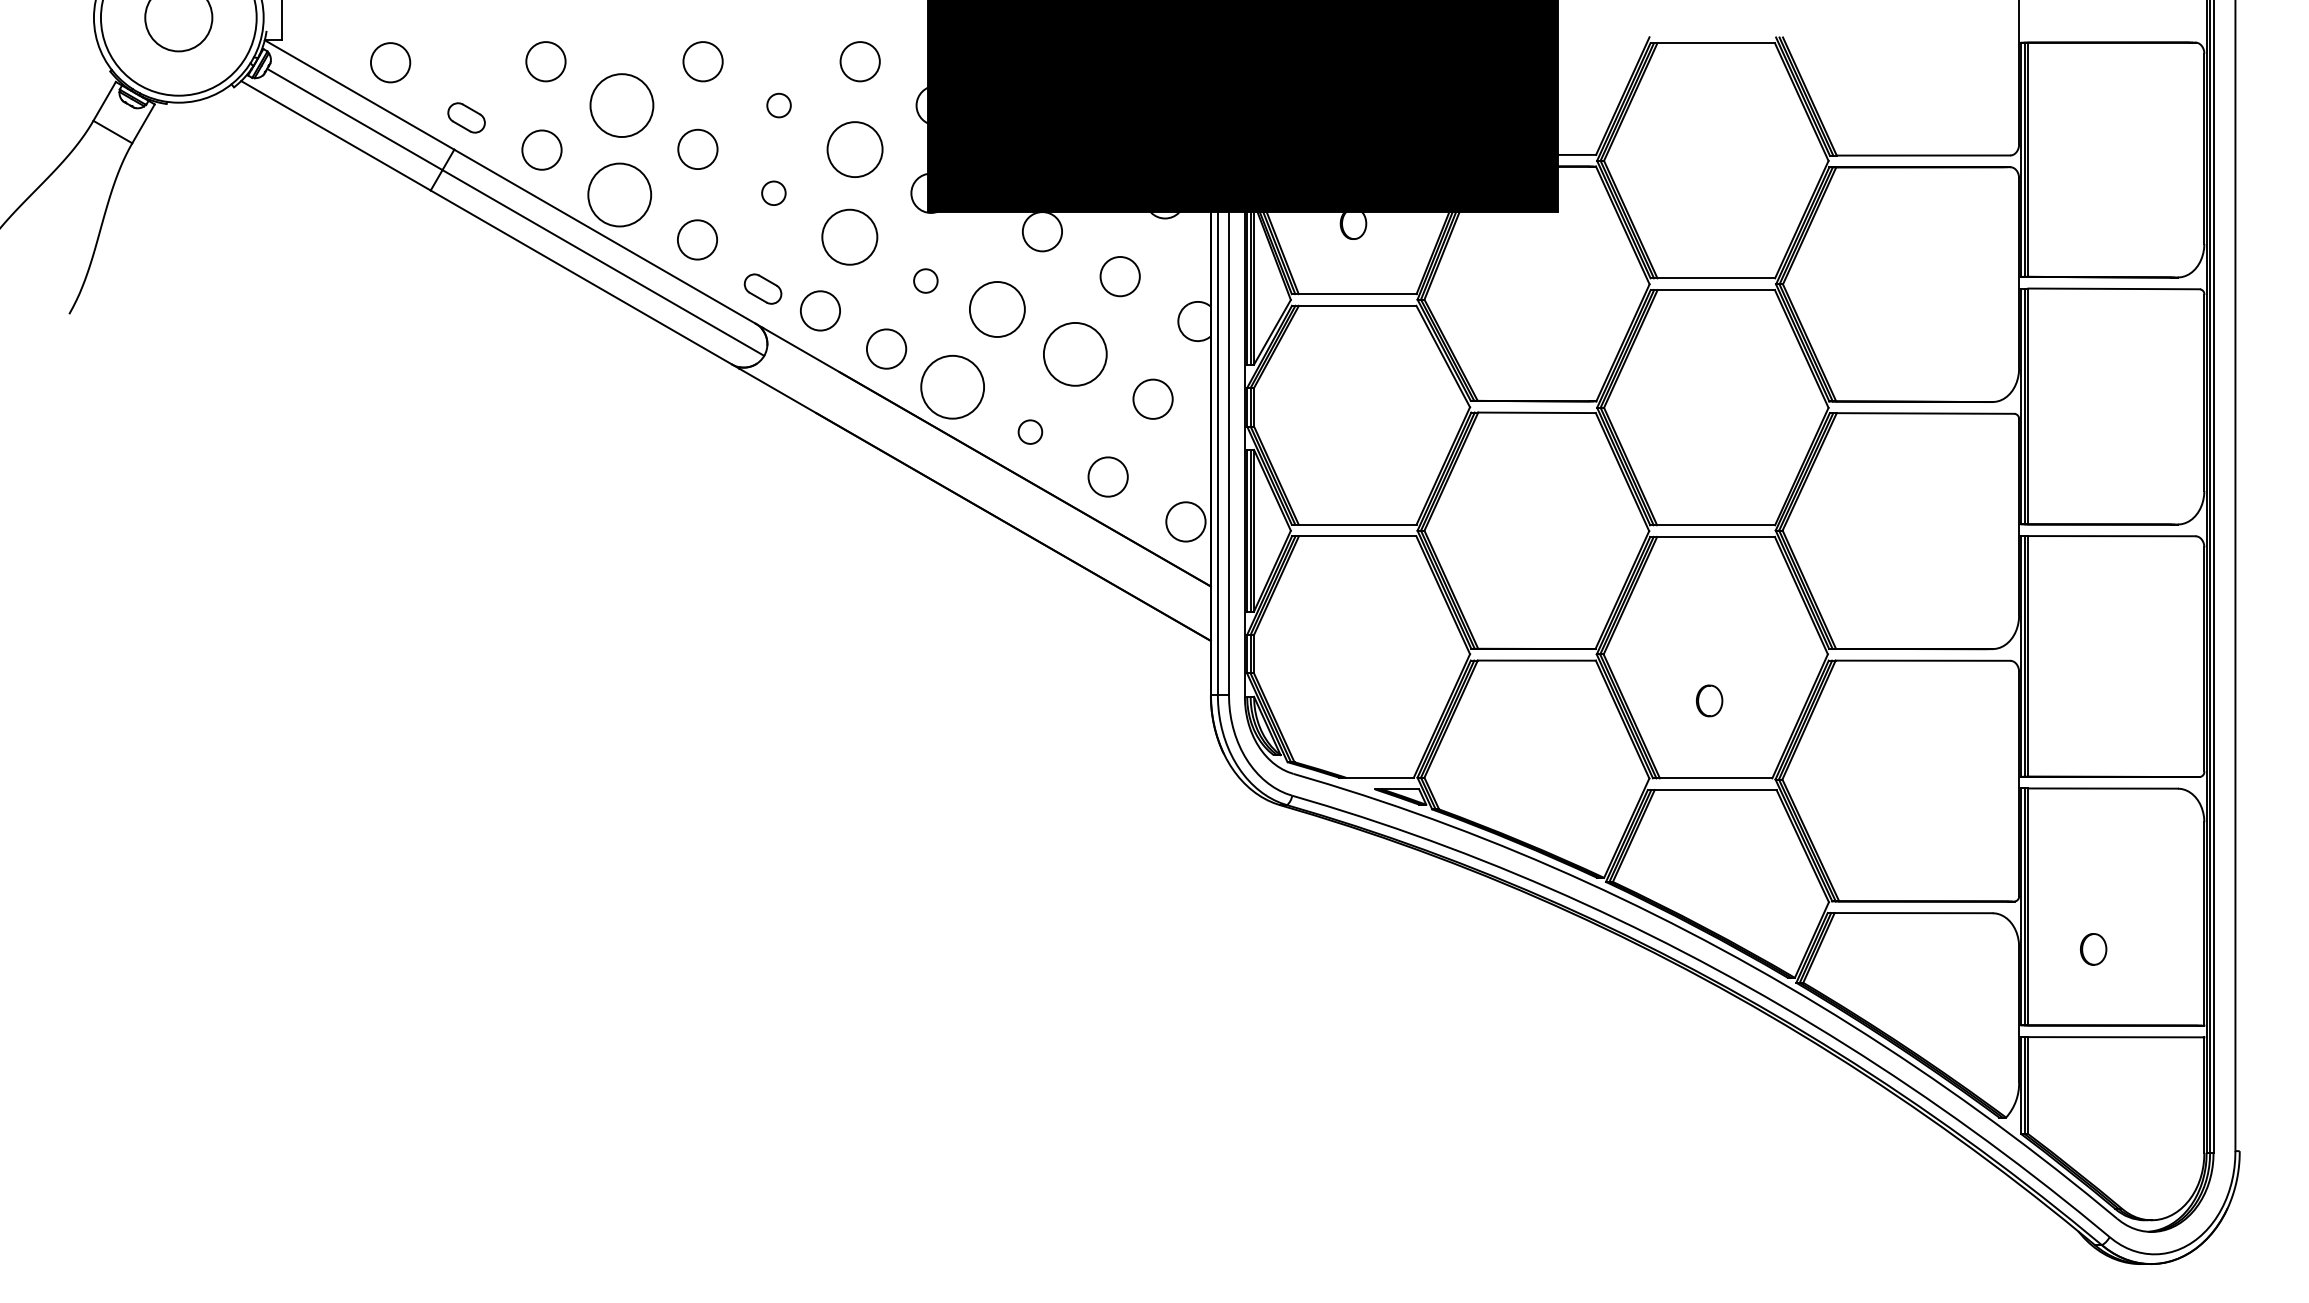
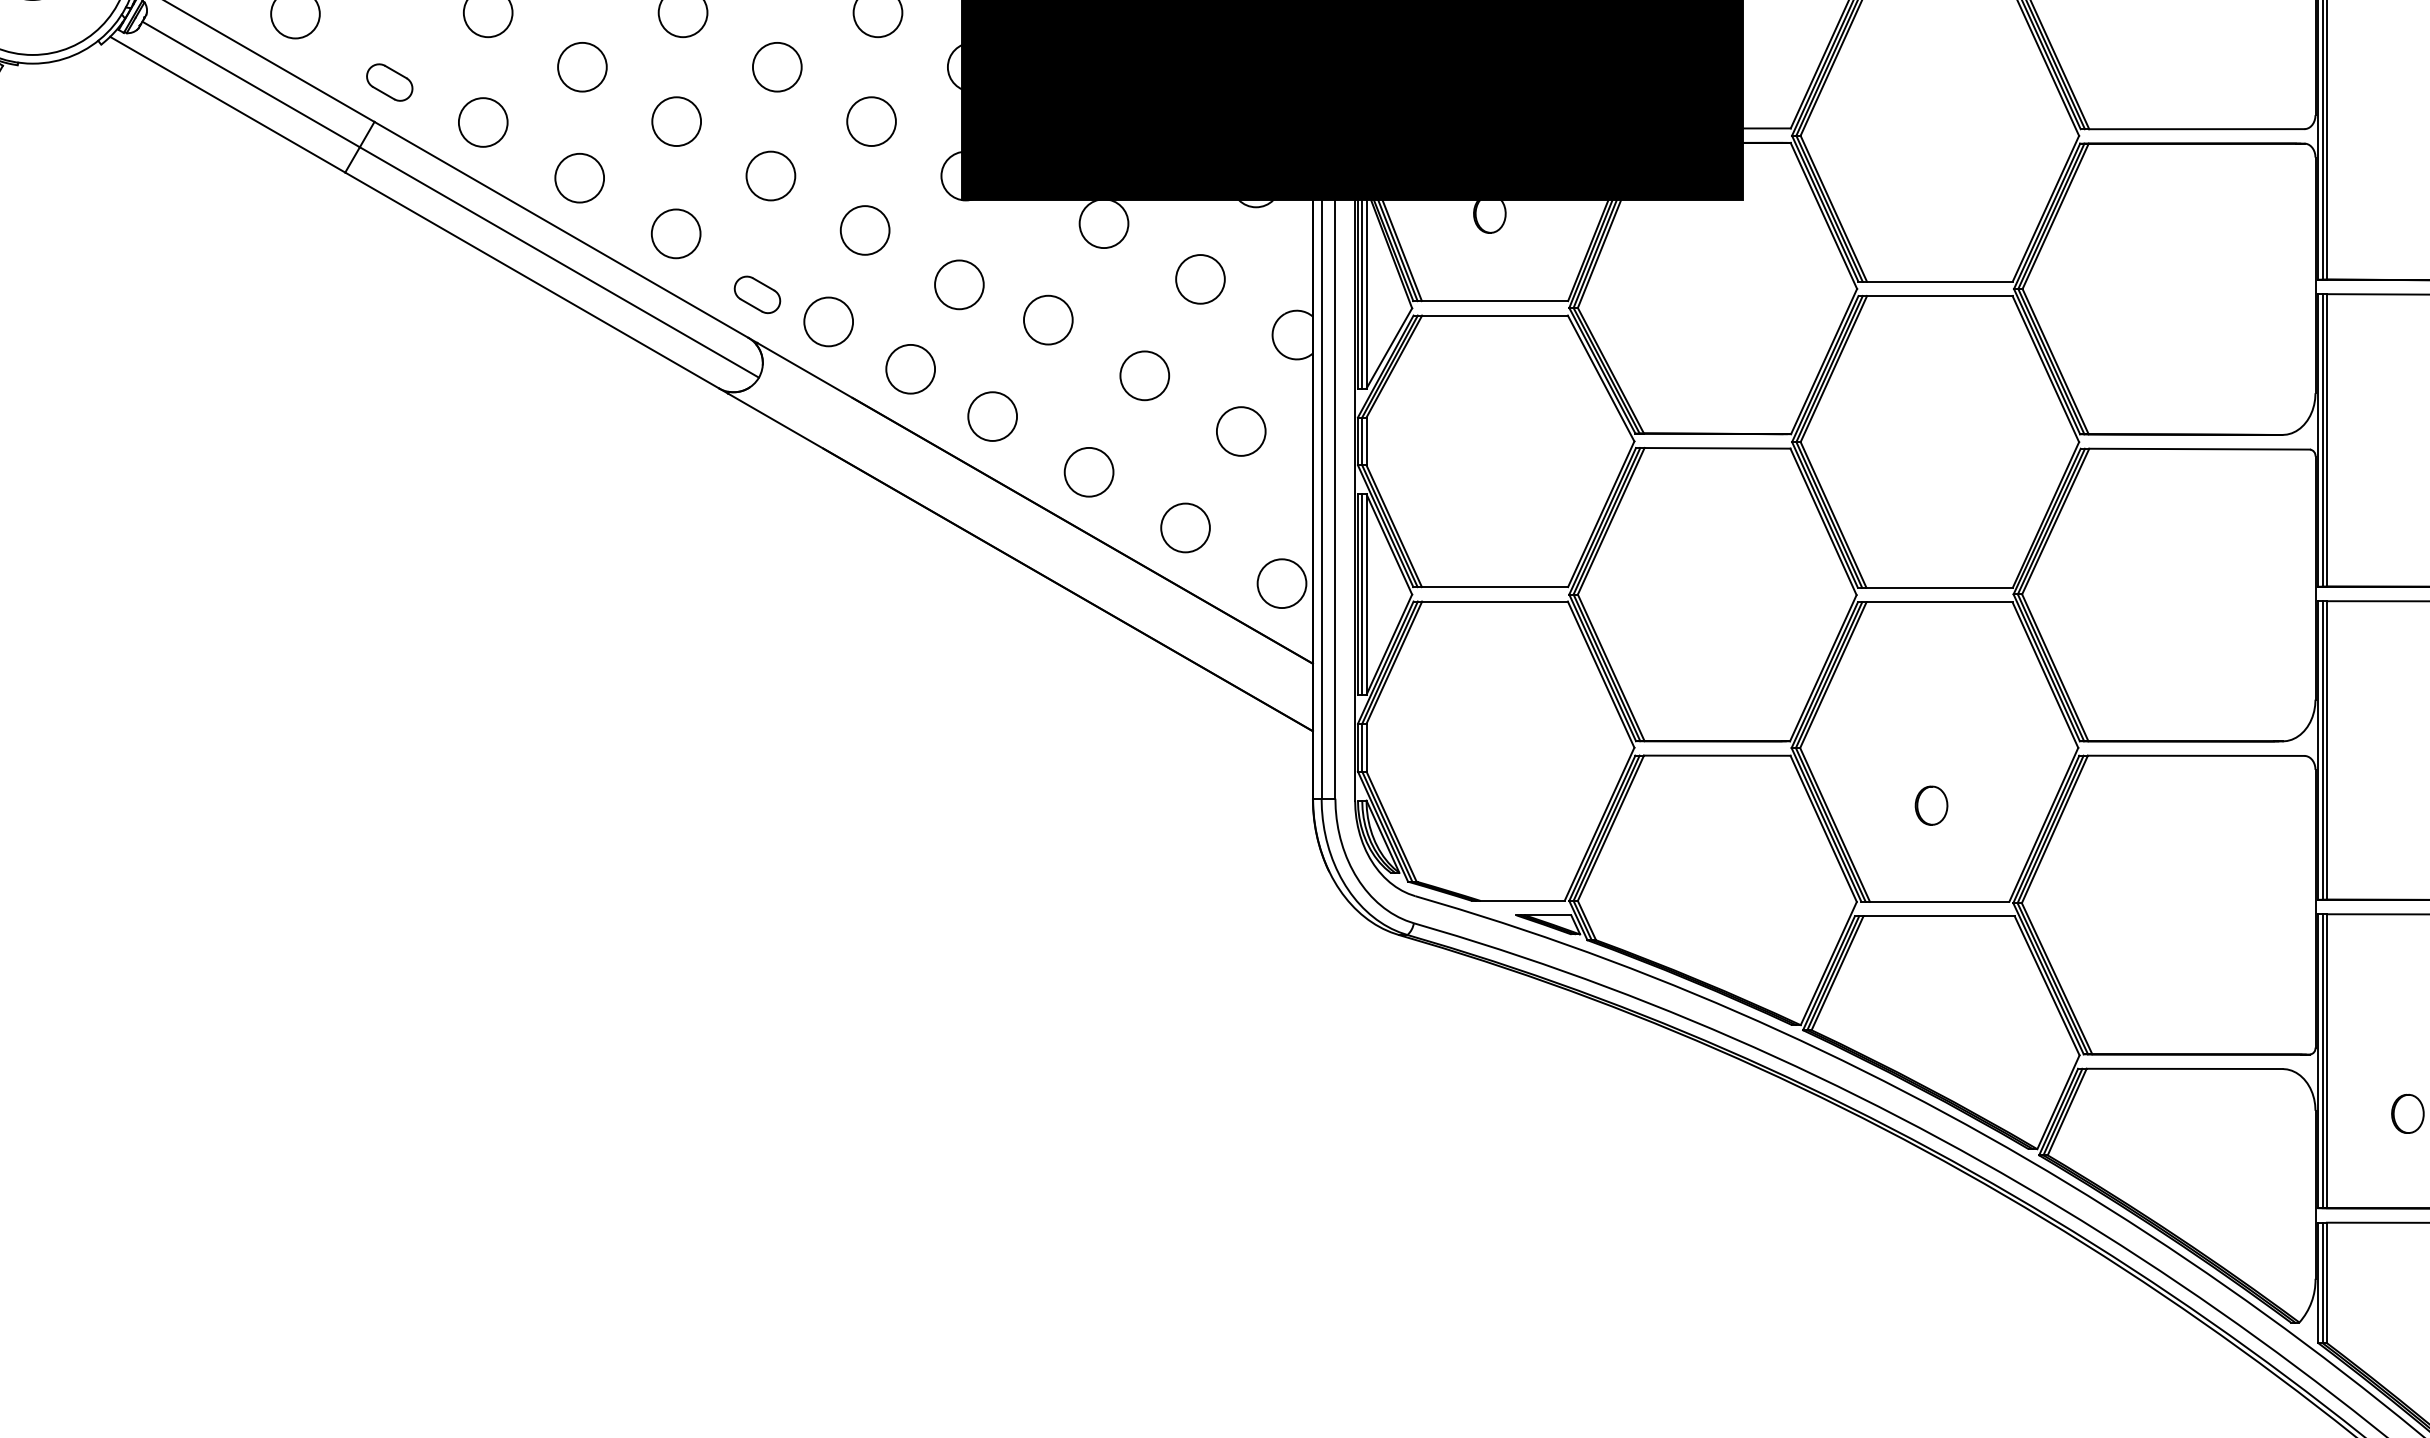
circle: (621, 105) -> (581, 67), size x0.62
circle: (778, 105) -> (776, 67), size x1.67
circle: (854, 148) -> (870, 120), size x0.71
circle: (773, 192) -> (770, 175), size x1.67
circle: (619, 194) -> (579, 177), size x0.62
circle: (849, 236) -> (864, 229), size x0.71
circle: (925, 280) -> (958, 284), size x1.67
circle: (997, 309) -> (1048, 320), size x0.71
circle: (1074, 354) -> (1143, 375), size x0.62
circle: (952, 386) -> (992, 415), size x0.62
circle: (1030, 431) -> (1089, 471), size x1.67

